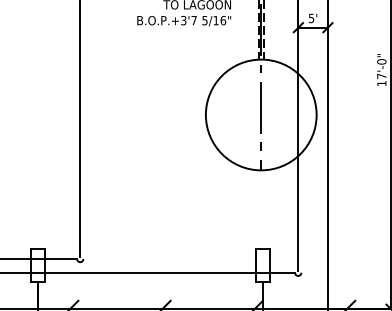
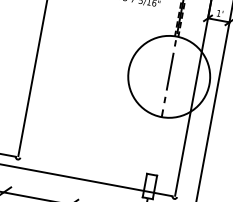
text: (311, 18) -> (218, 13), 5' -> 1'

